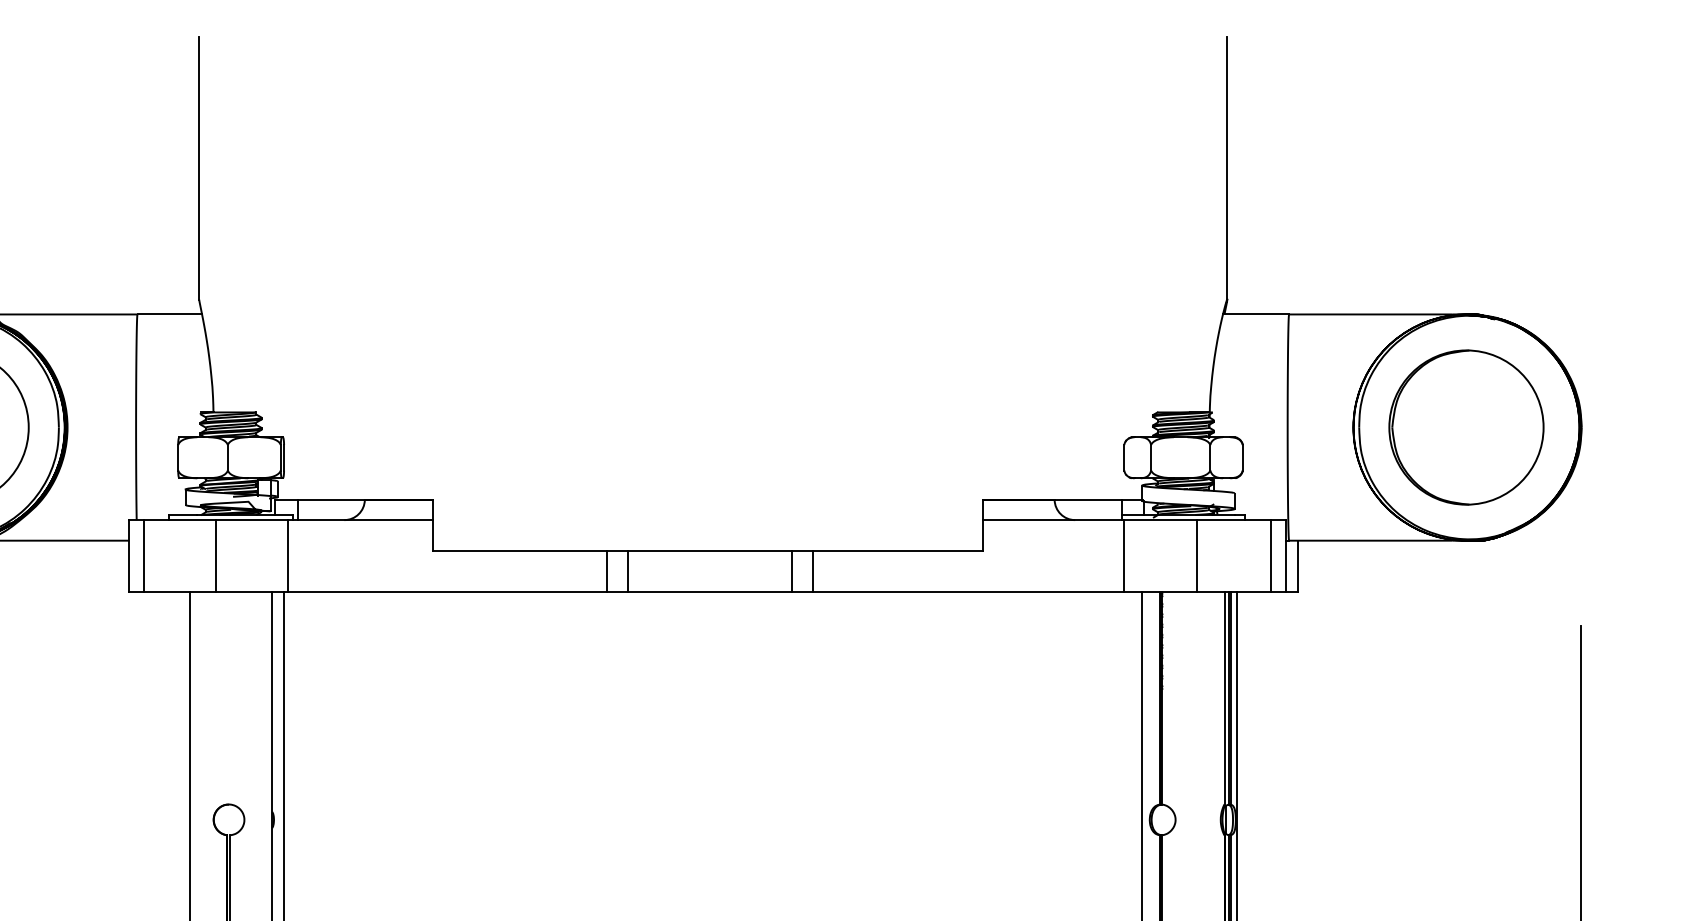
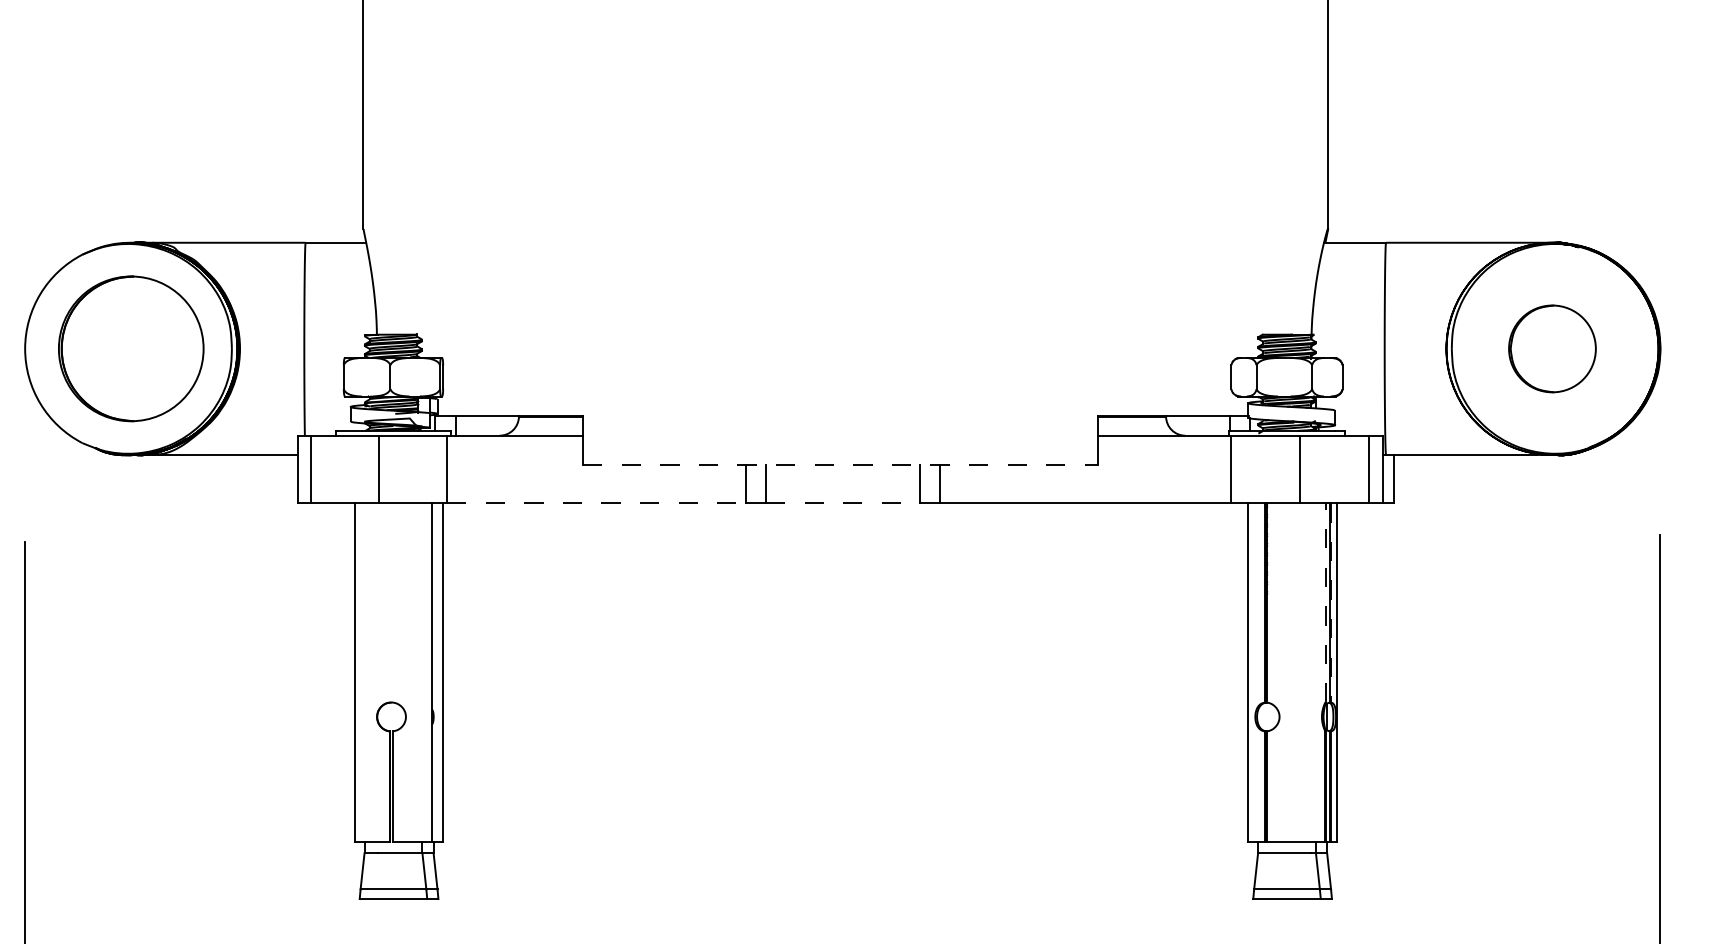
part: (1466, 427) -> (1552, 348), size x0.6
line: (707, 550) -> (840, 464), solid -> dashed
line: (447, 592) -> (596, 503), solid -> dashed
line: (709, 592) -> (842, 503), solid -> dashed
line: (1230, 697) -> (1331, 602), solid -> dashed
line: (1224, 698) -> (1325, 603), solid -> dashed

